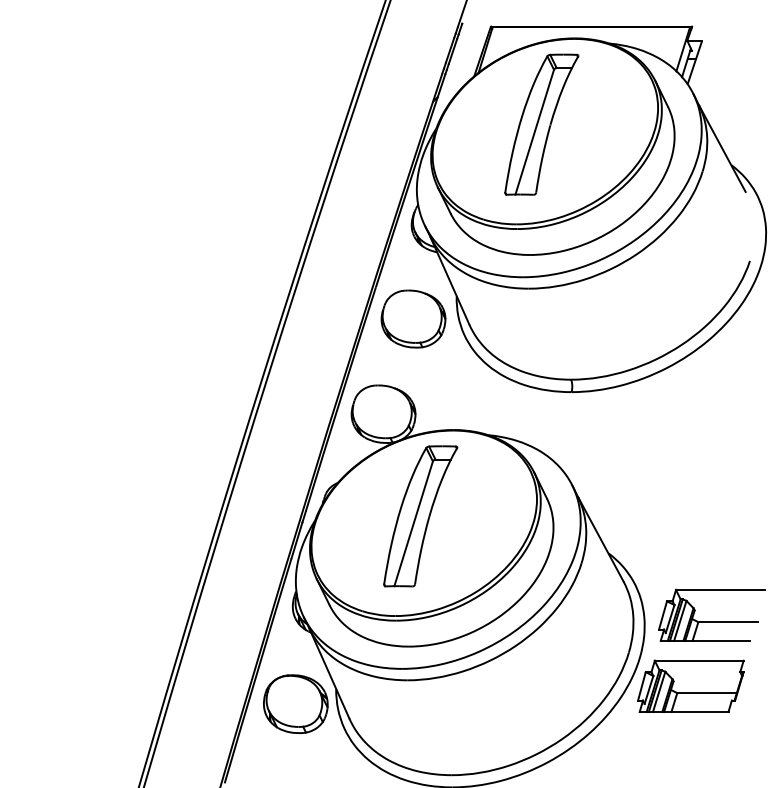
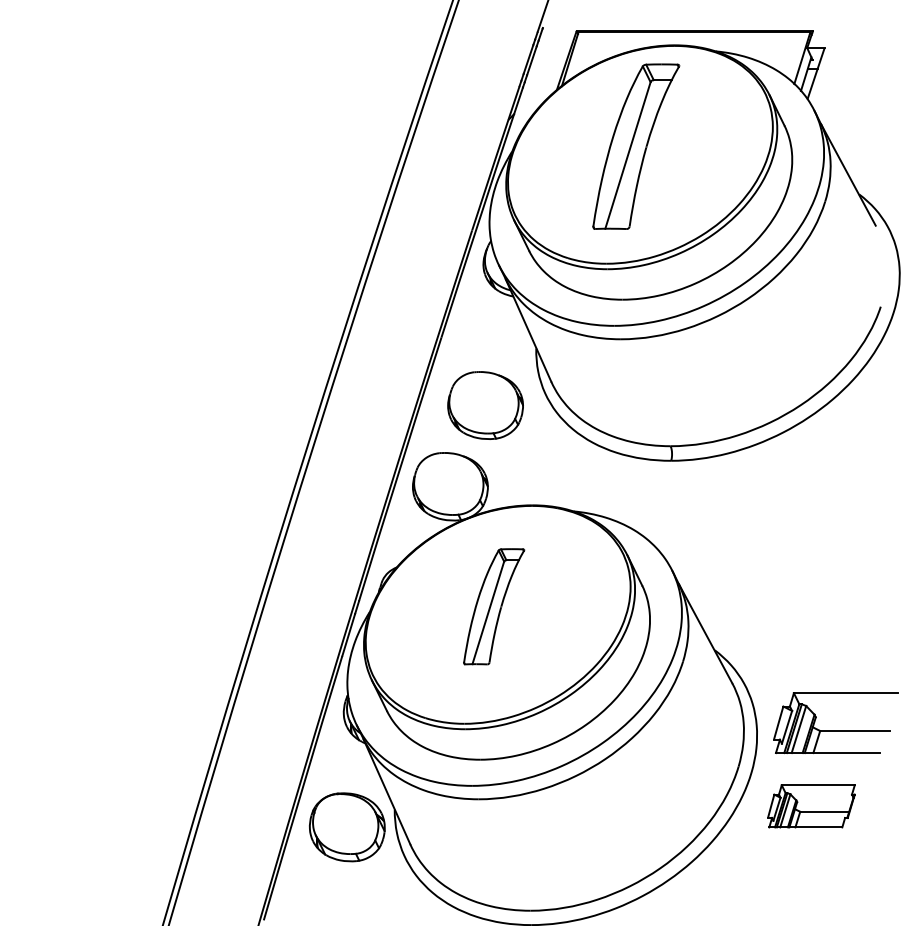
part: (413, 318) -> (485, 404), moved
part: (420, 516) -> (493, 606), size x0.7
part: (690, 685) -> (810, 805), size x0.7

